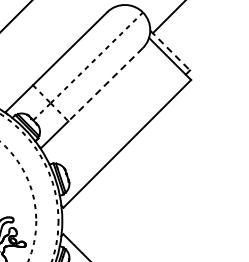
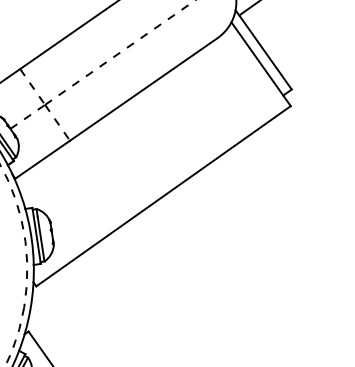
line: (170, 50) -> (264, 49), dashed -> solid
line: (105, 85) -> (143, 90), dashed -> solid

